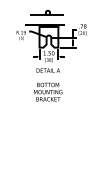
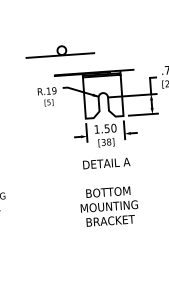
part: (46, 12) -> (58, 49), moved

